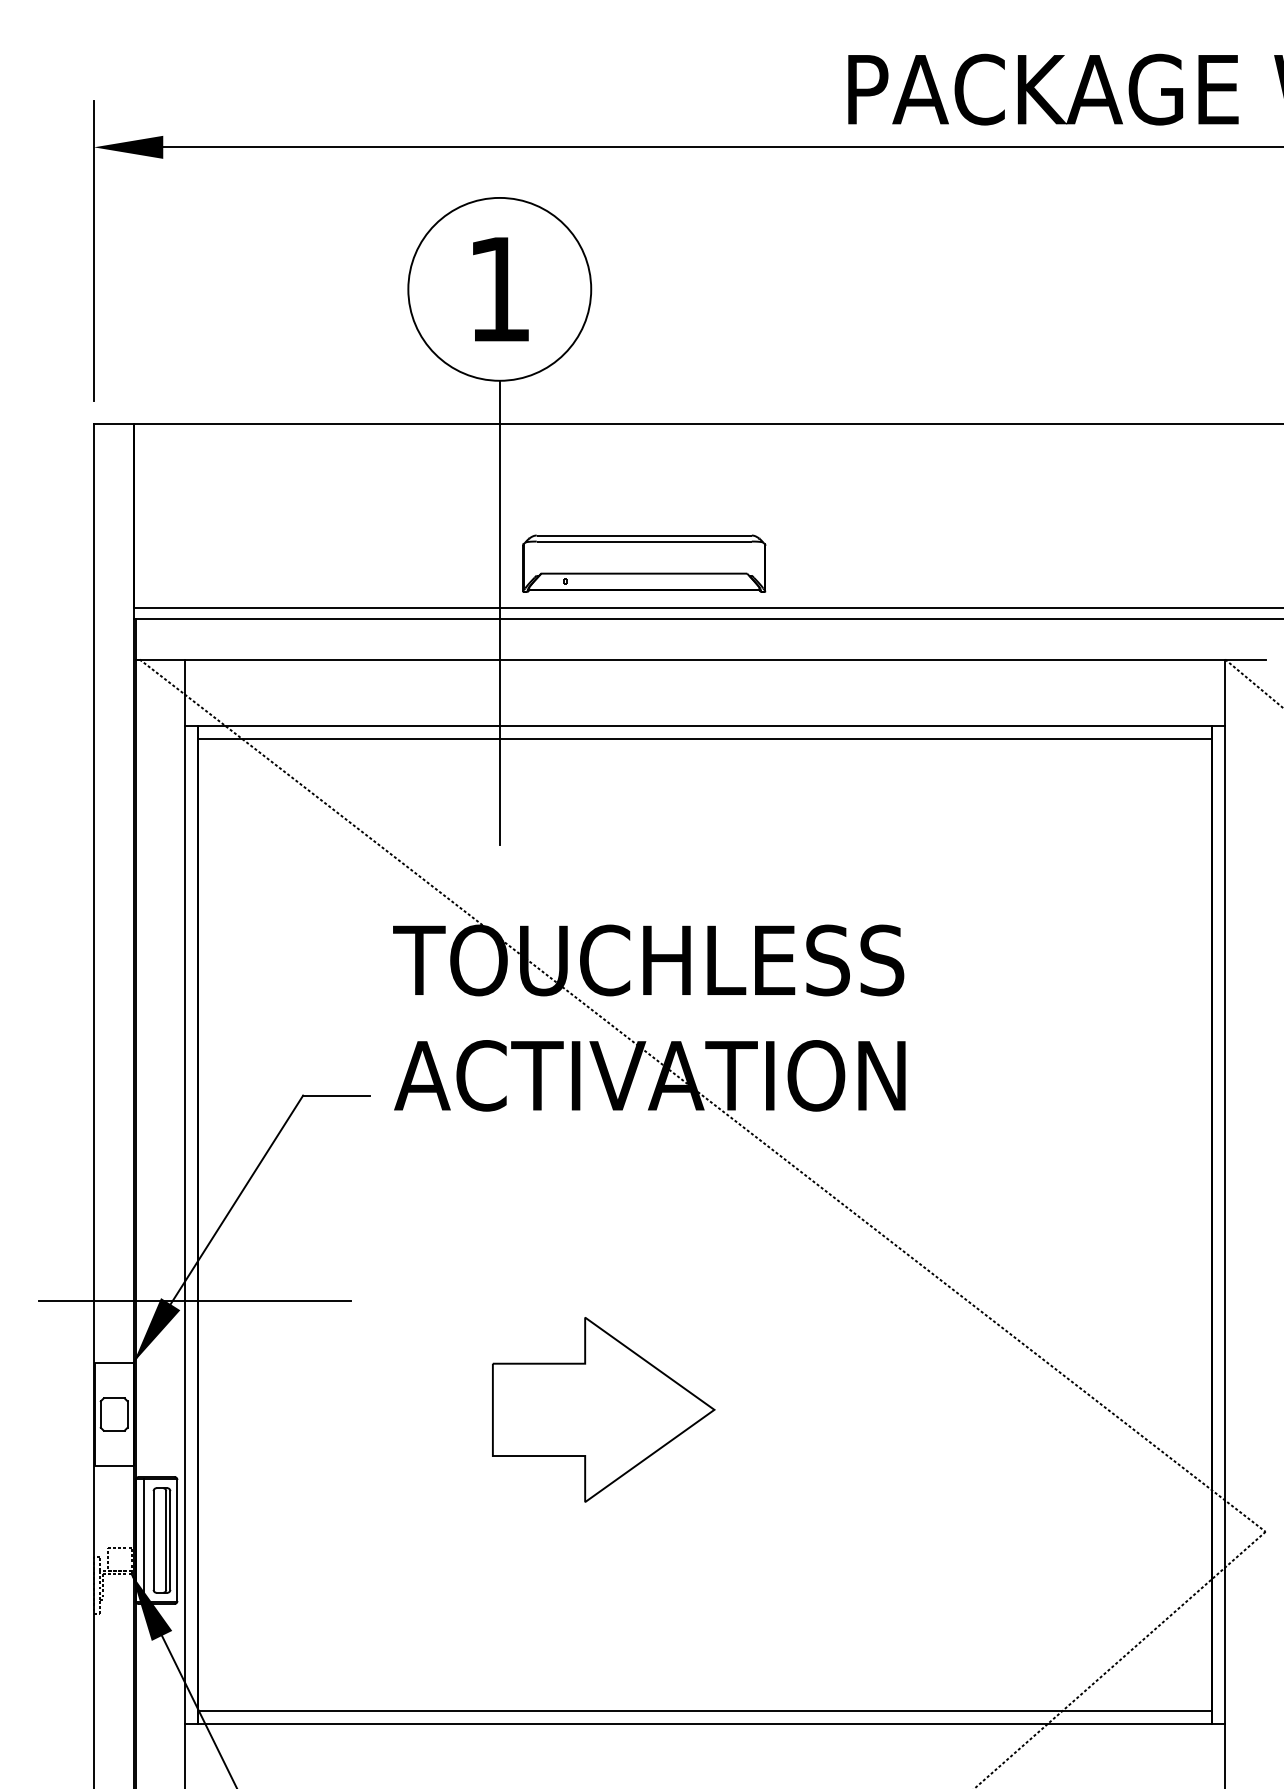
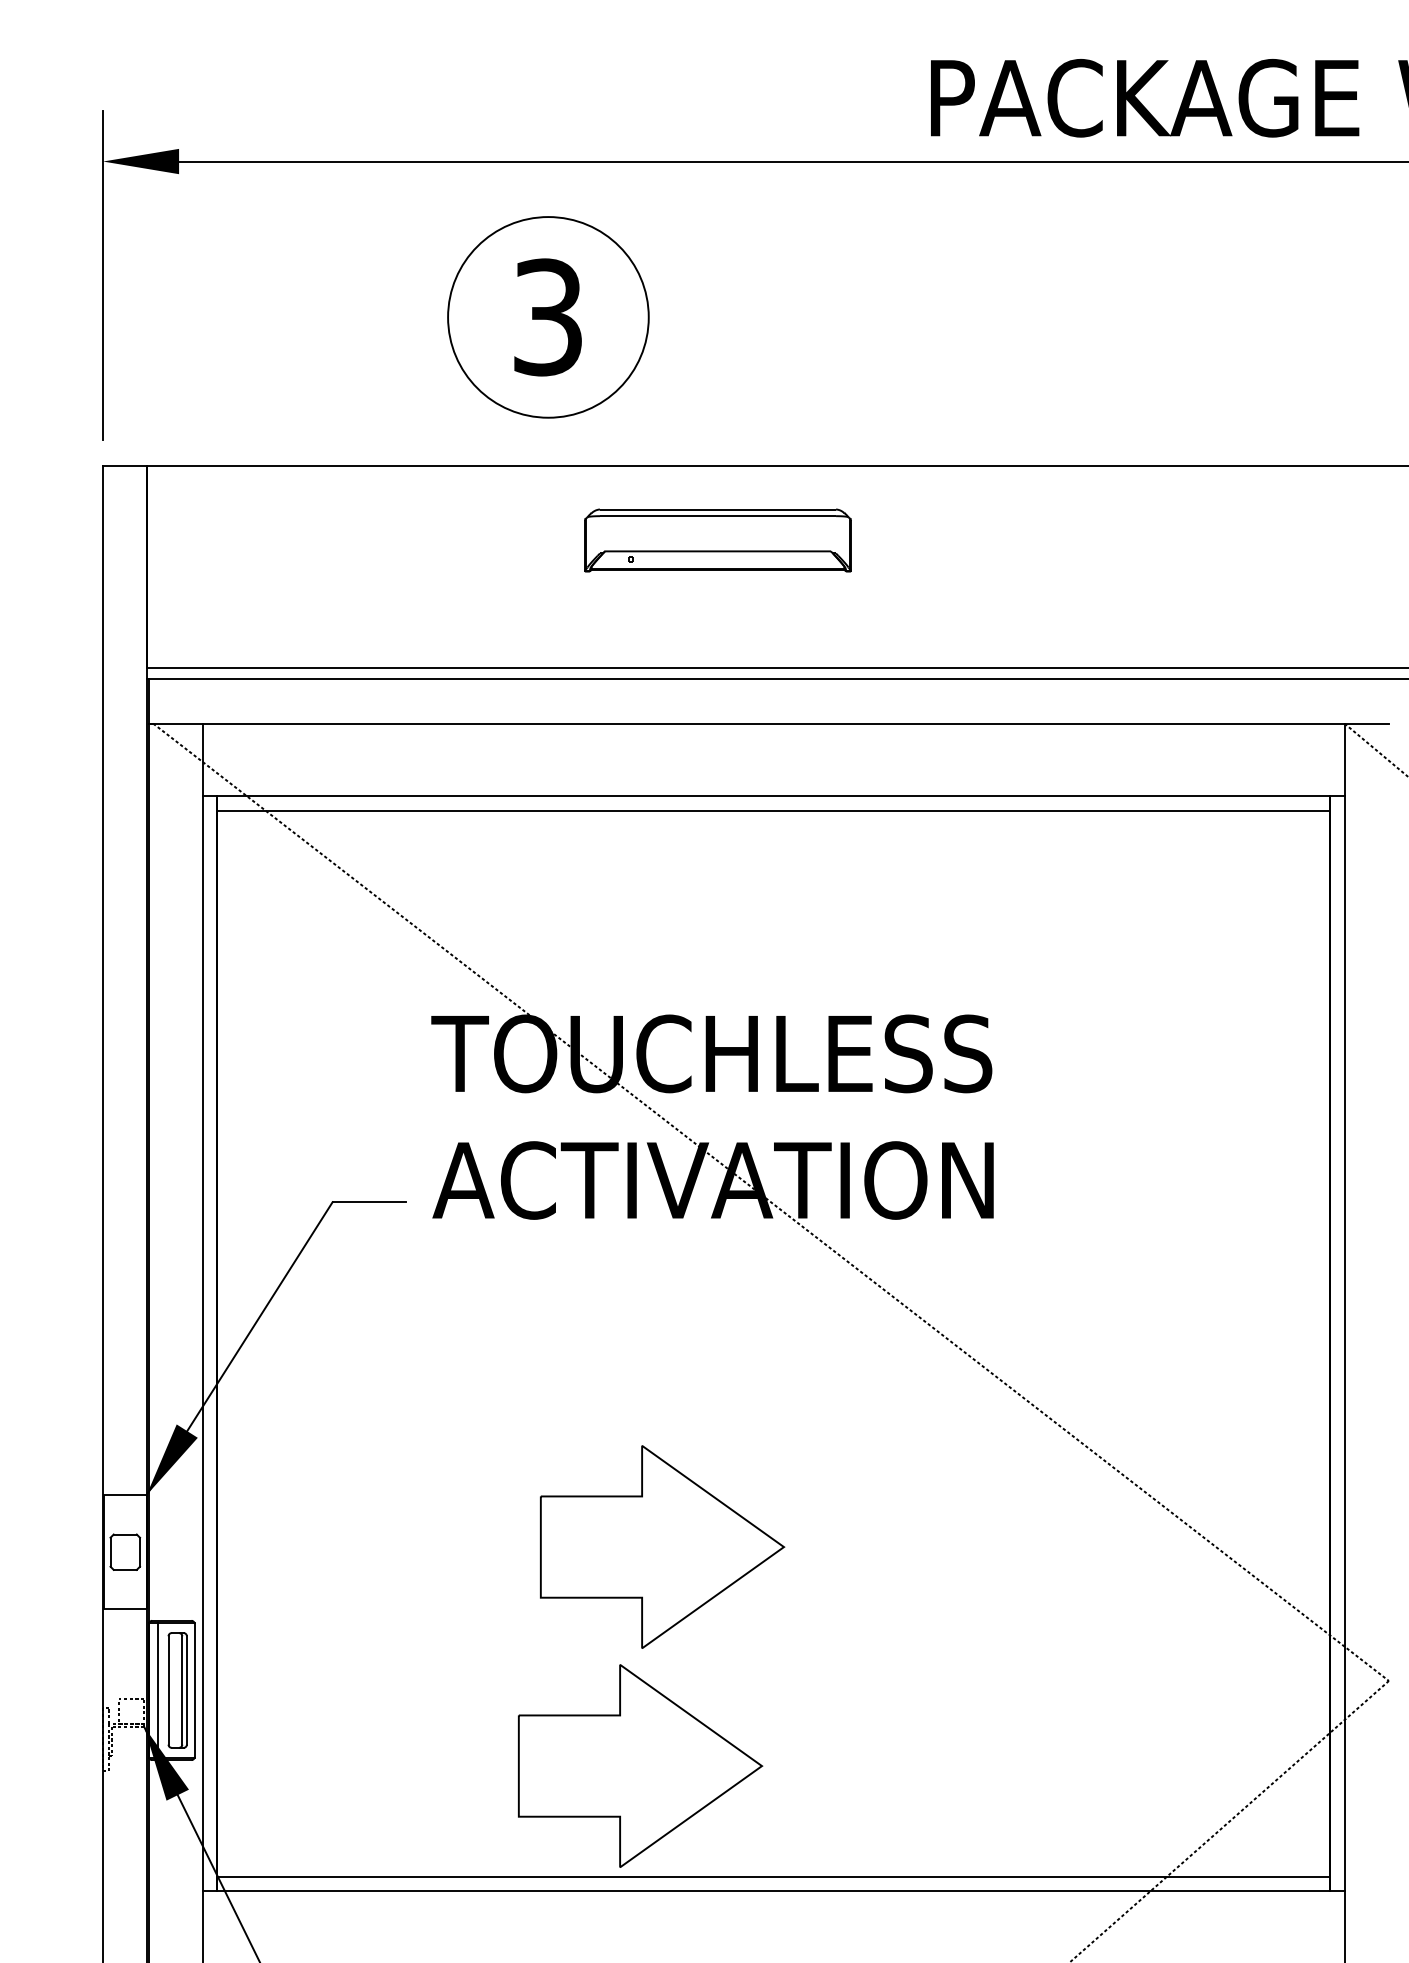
text: (498, 289) -> (547, 317), 1 -> 3
part: (643, 563) -> (717, 540), moved
line: (499, 612) -> (548, 672), removed
line: (194, 1301) -> (213, 1428), removed
part: (583, 1608) -> (640, 1765), added

